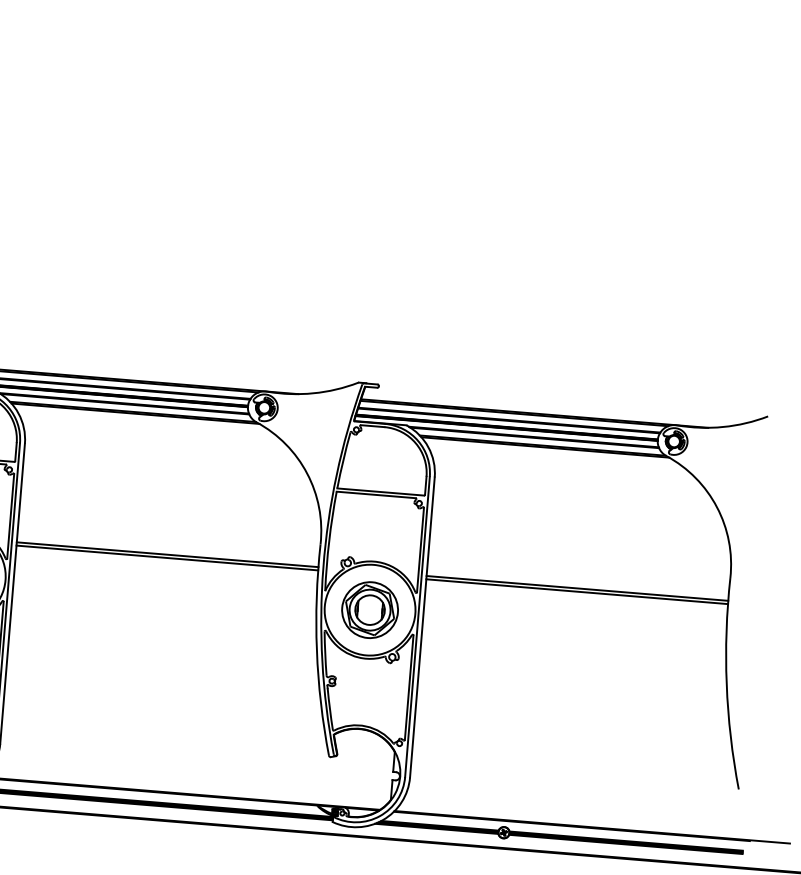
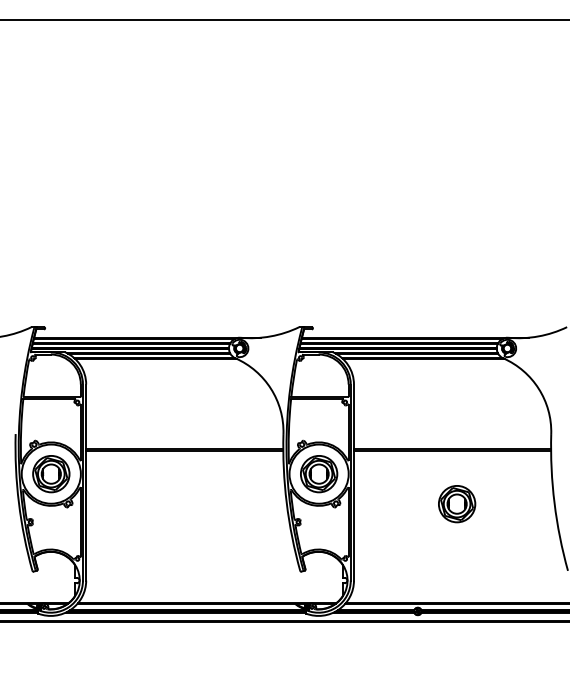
part: (578, 674) -> (457, 504), added

